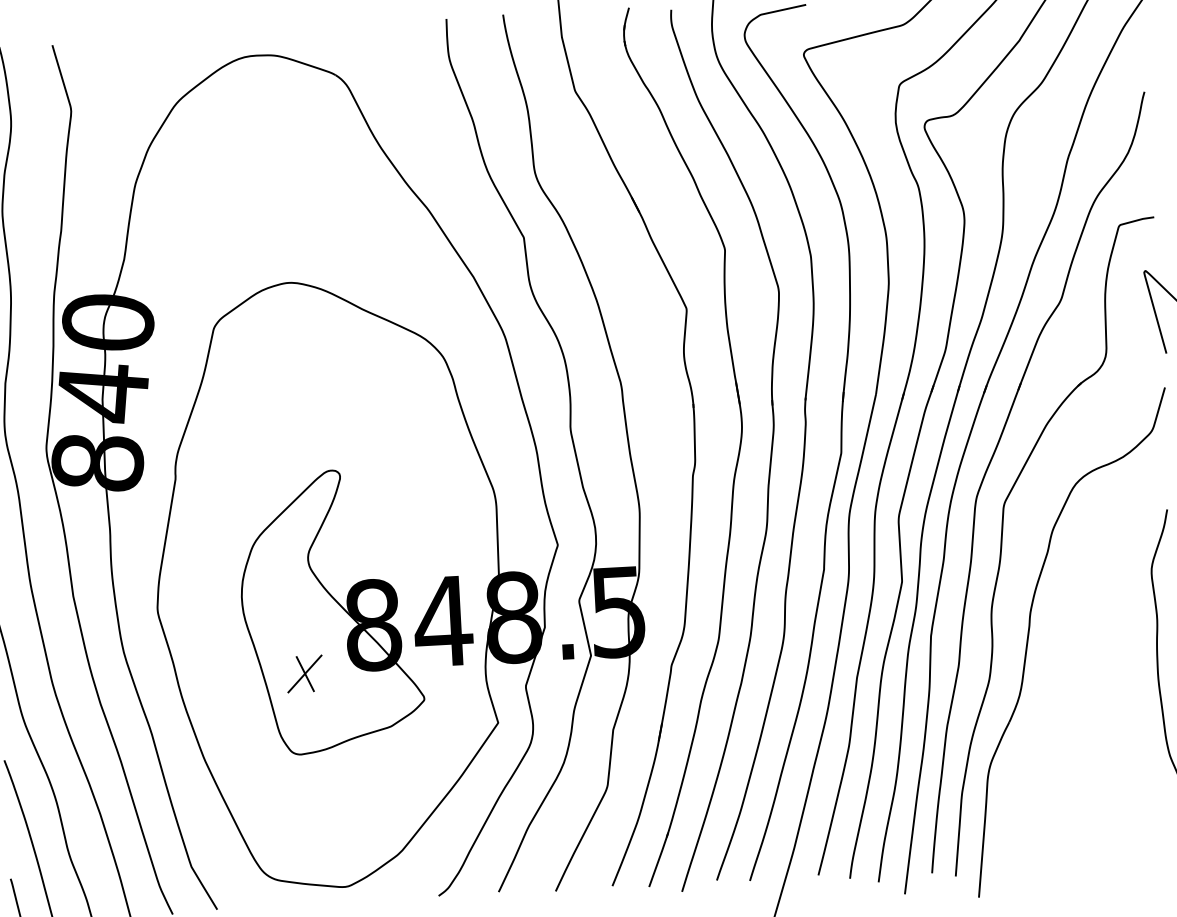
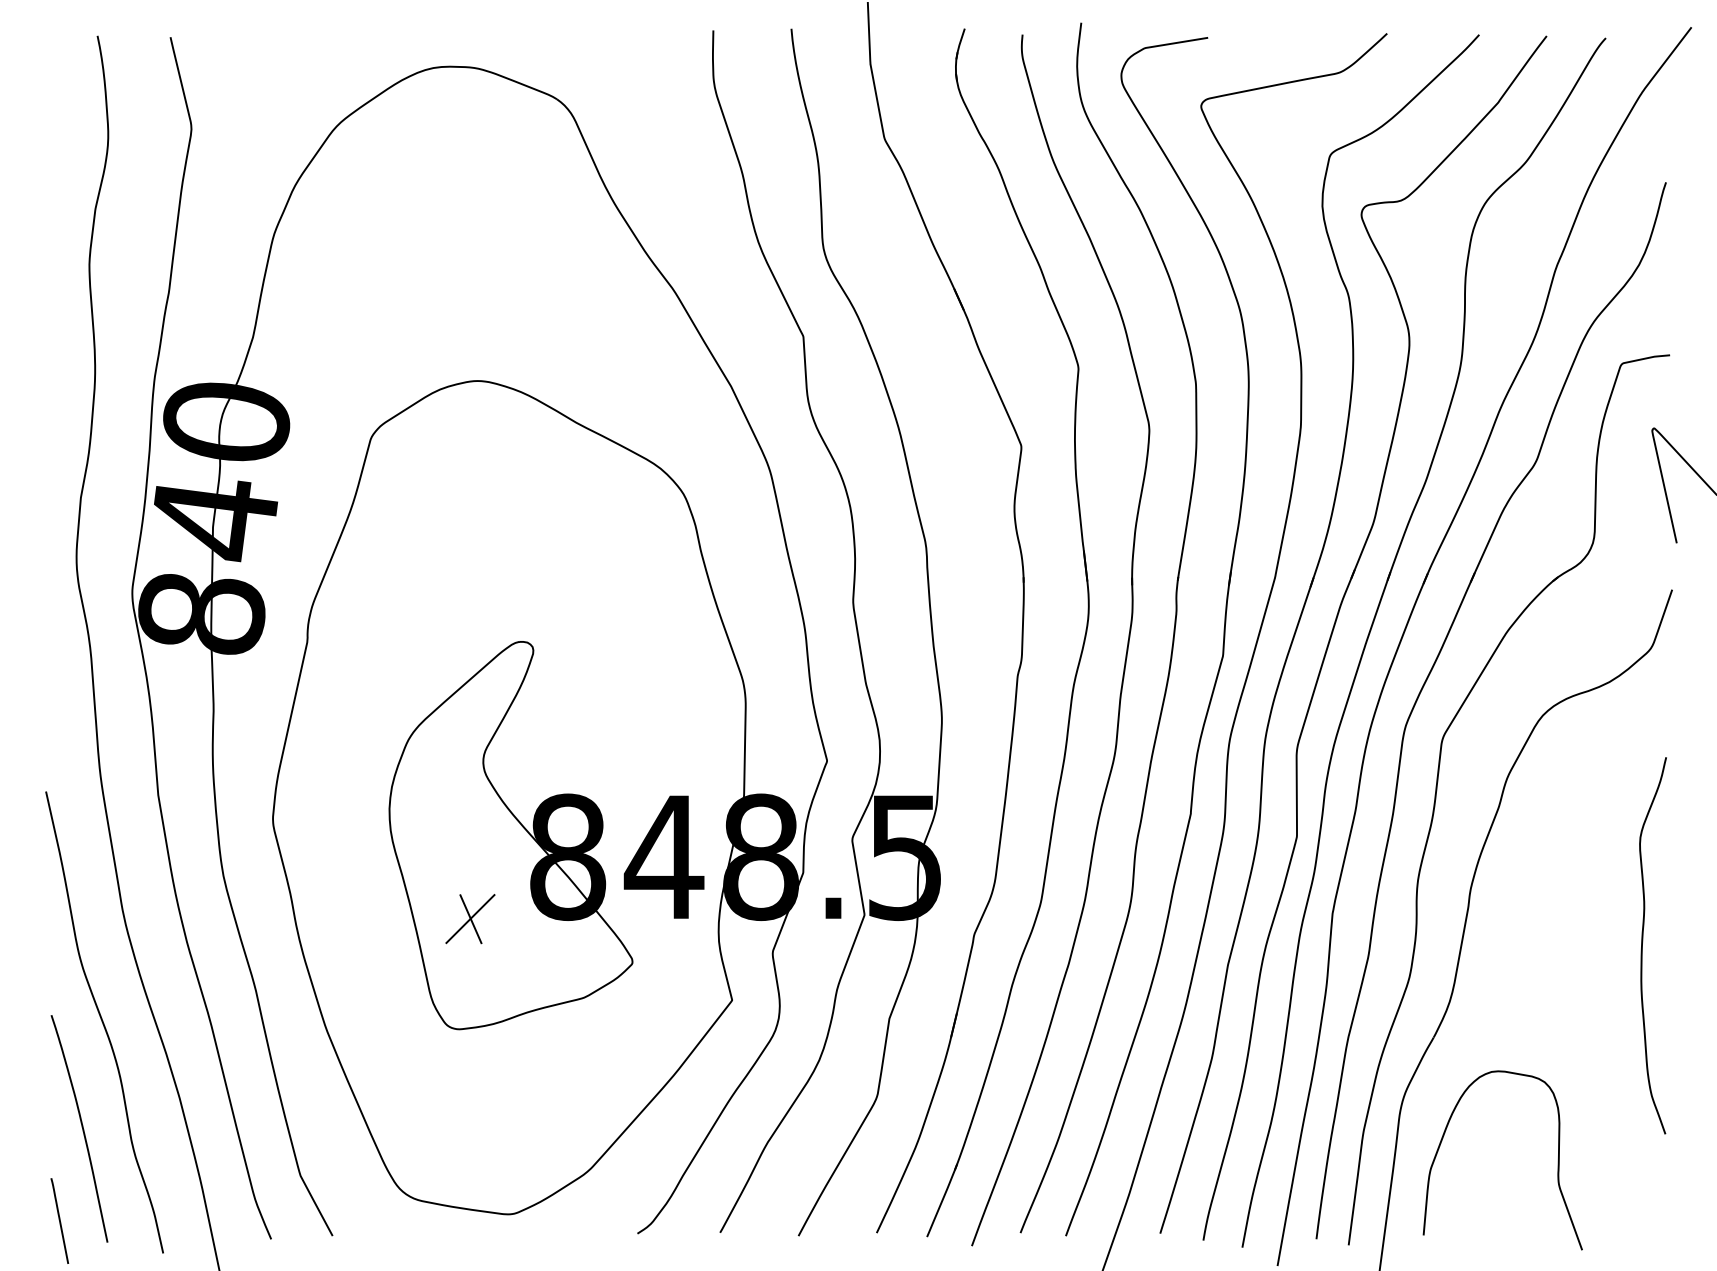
curve: (1104, 806) -> (1557, 1160), added

